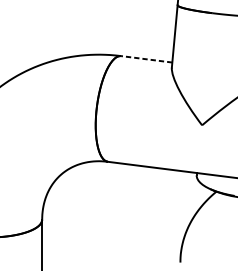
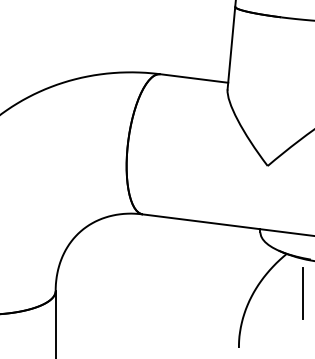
line: (146, 59) -> (193, 78), dashed -> solid
line: (228, 221) -> (302, 293), added

